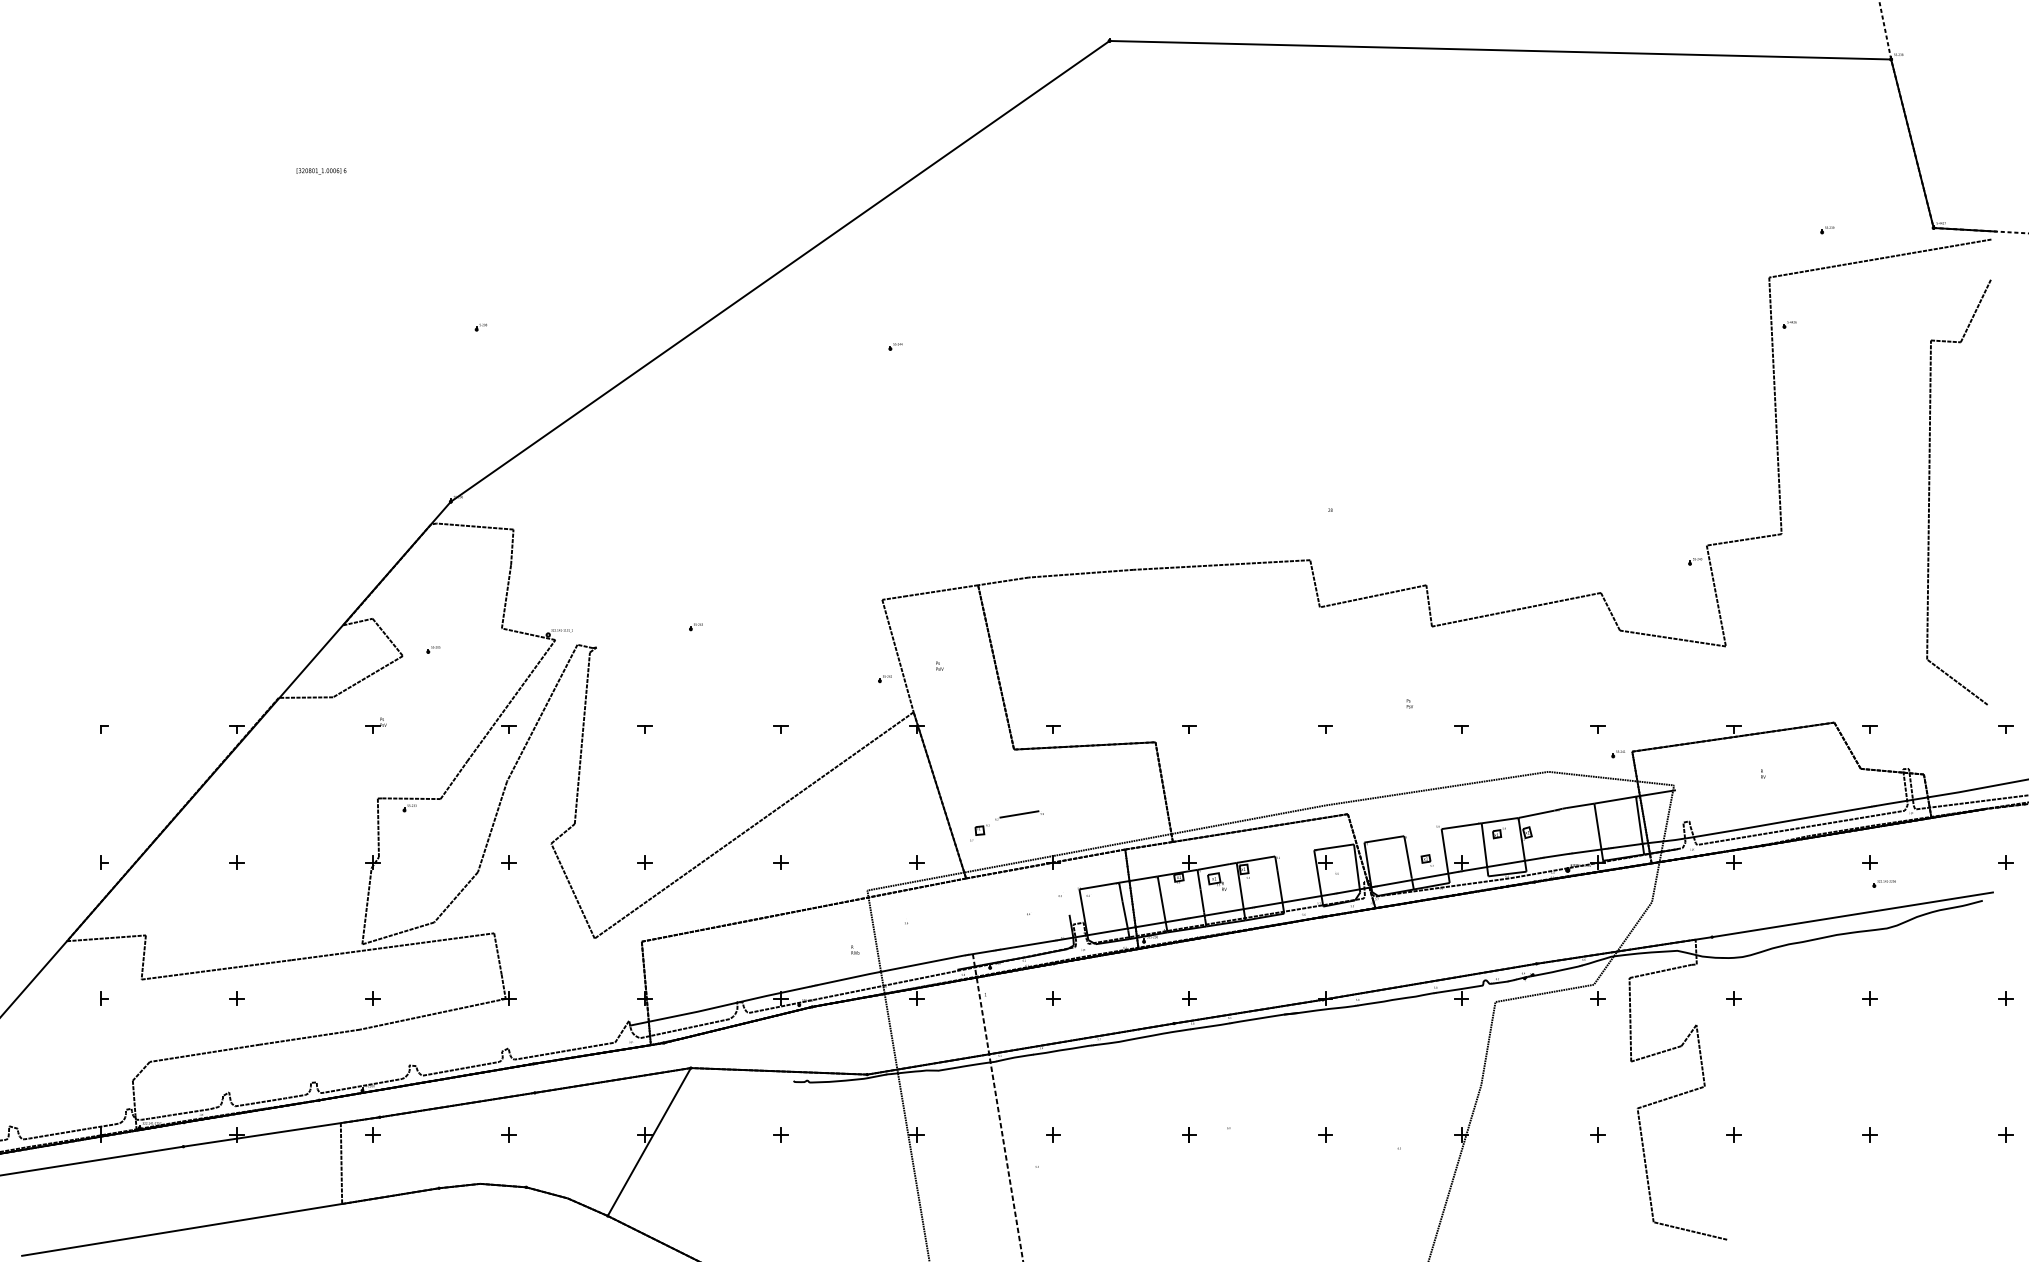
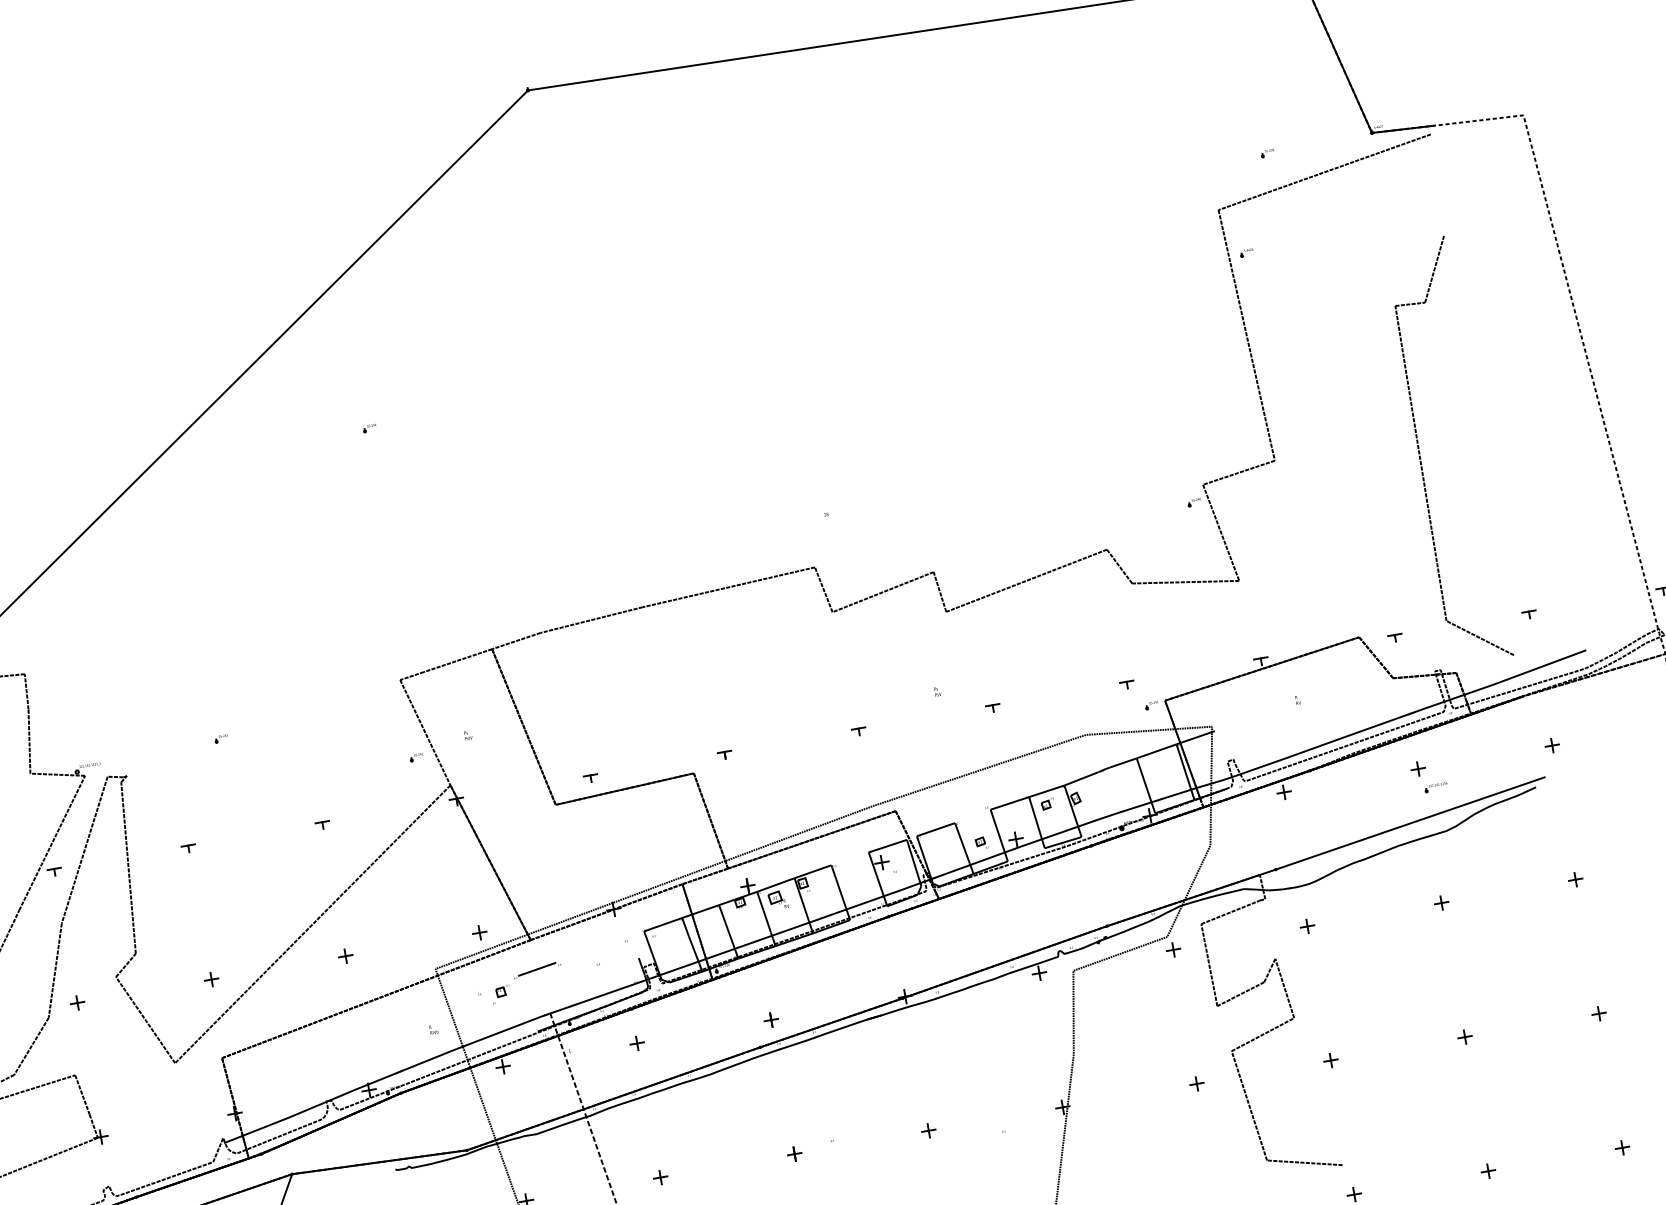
part: (1930, 490) -> (1420, 453), moved
part: (1006, 817) -> (524, 974), moved

